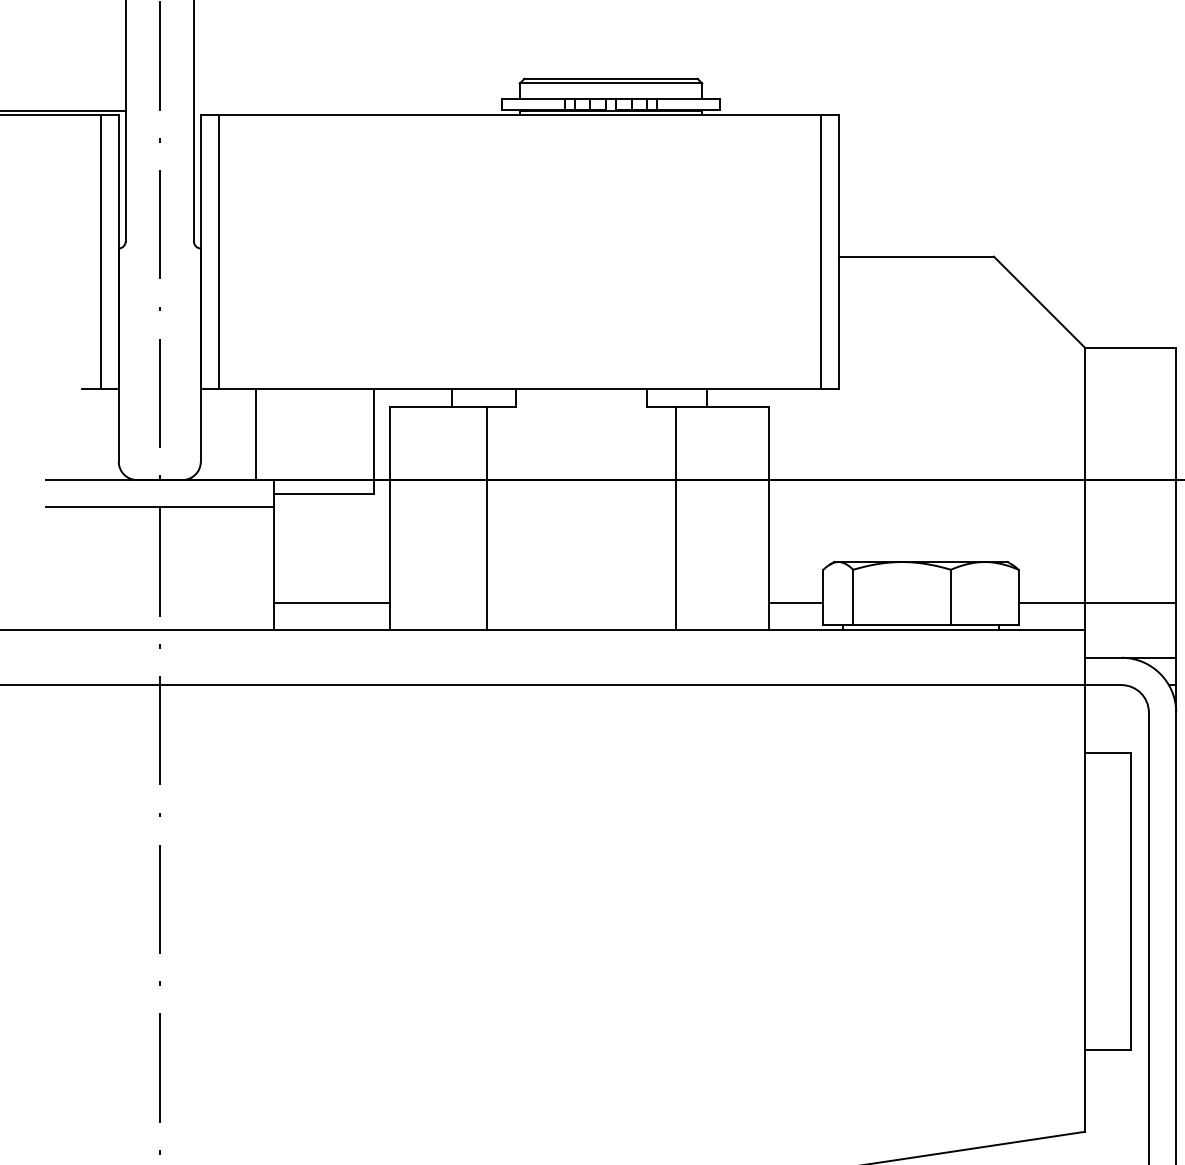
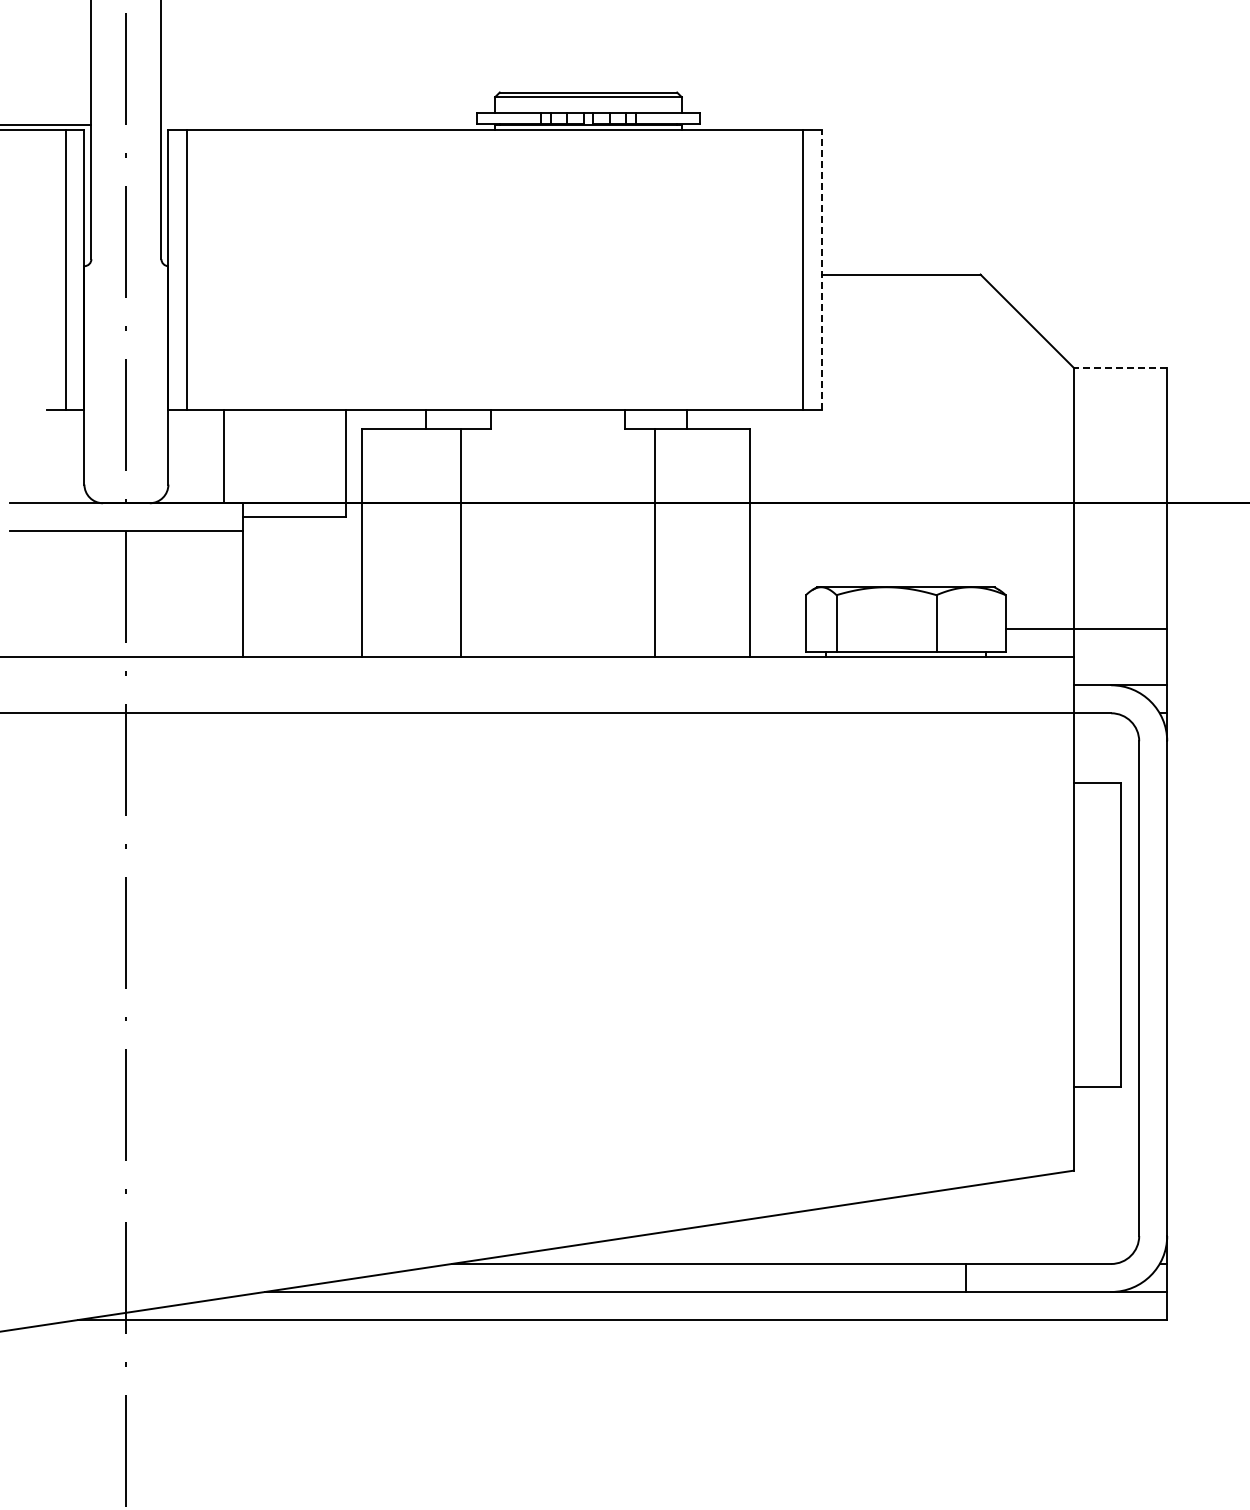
line: (838, 251) -> (821, 269), solid -> dashed
line: (1130, 347) -> (1120, 367), solid -> dashed
line: (331, 603) -> (302, 629), removed
line: (795, 603) -> (777, 629), removed

